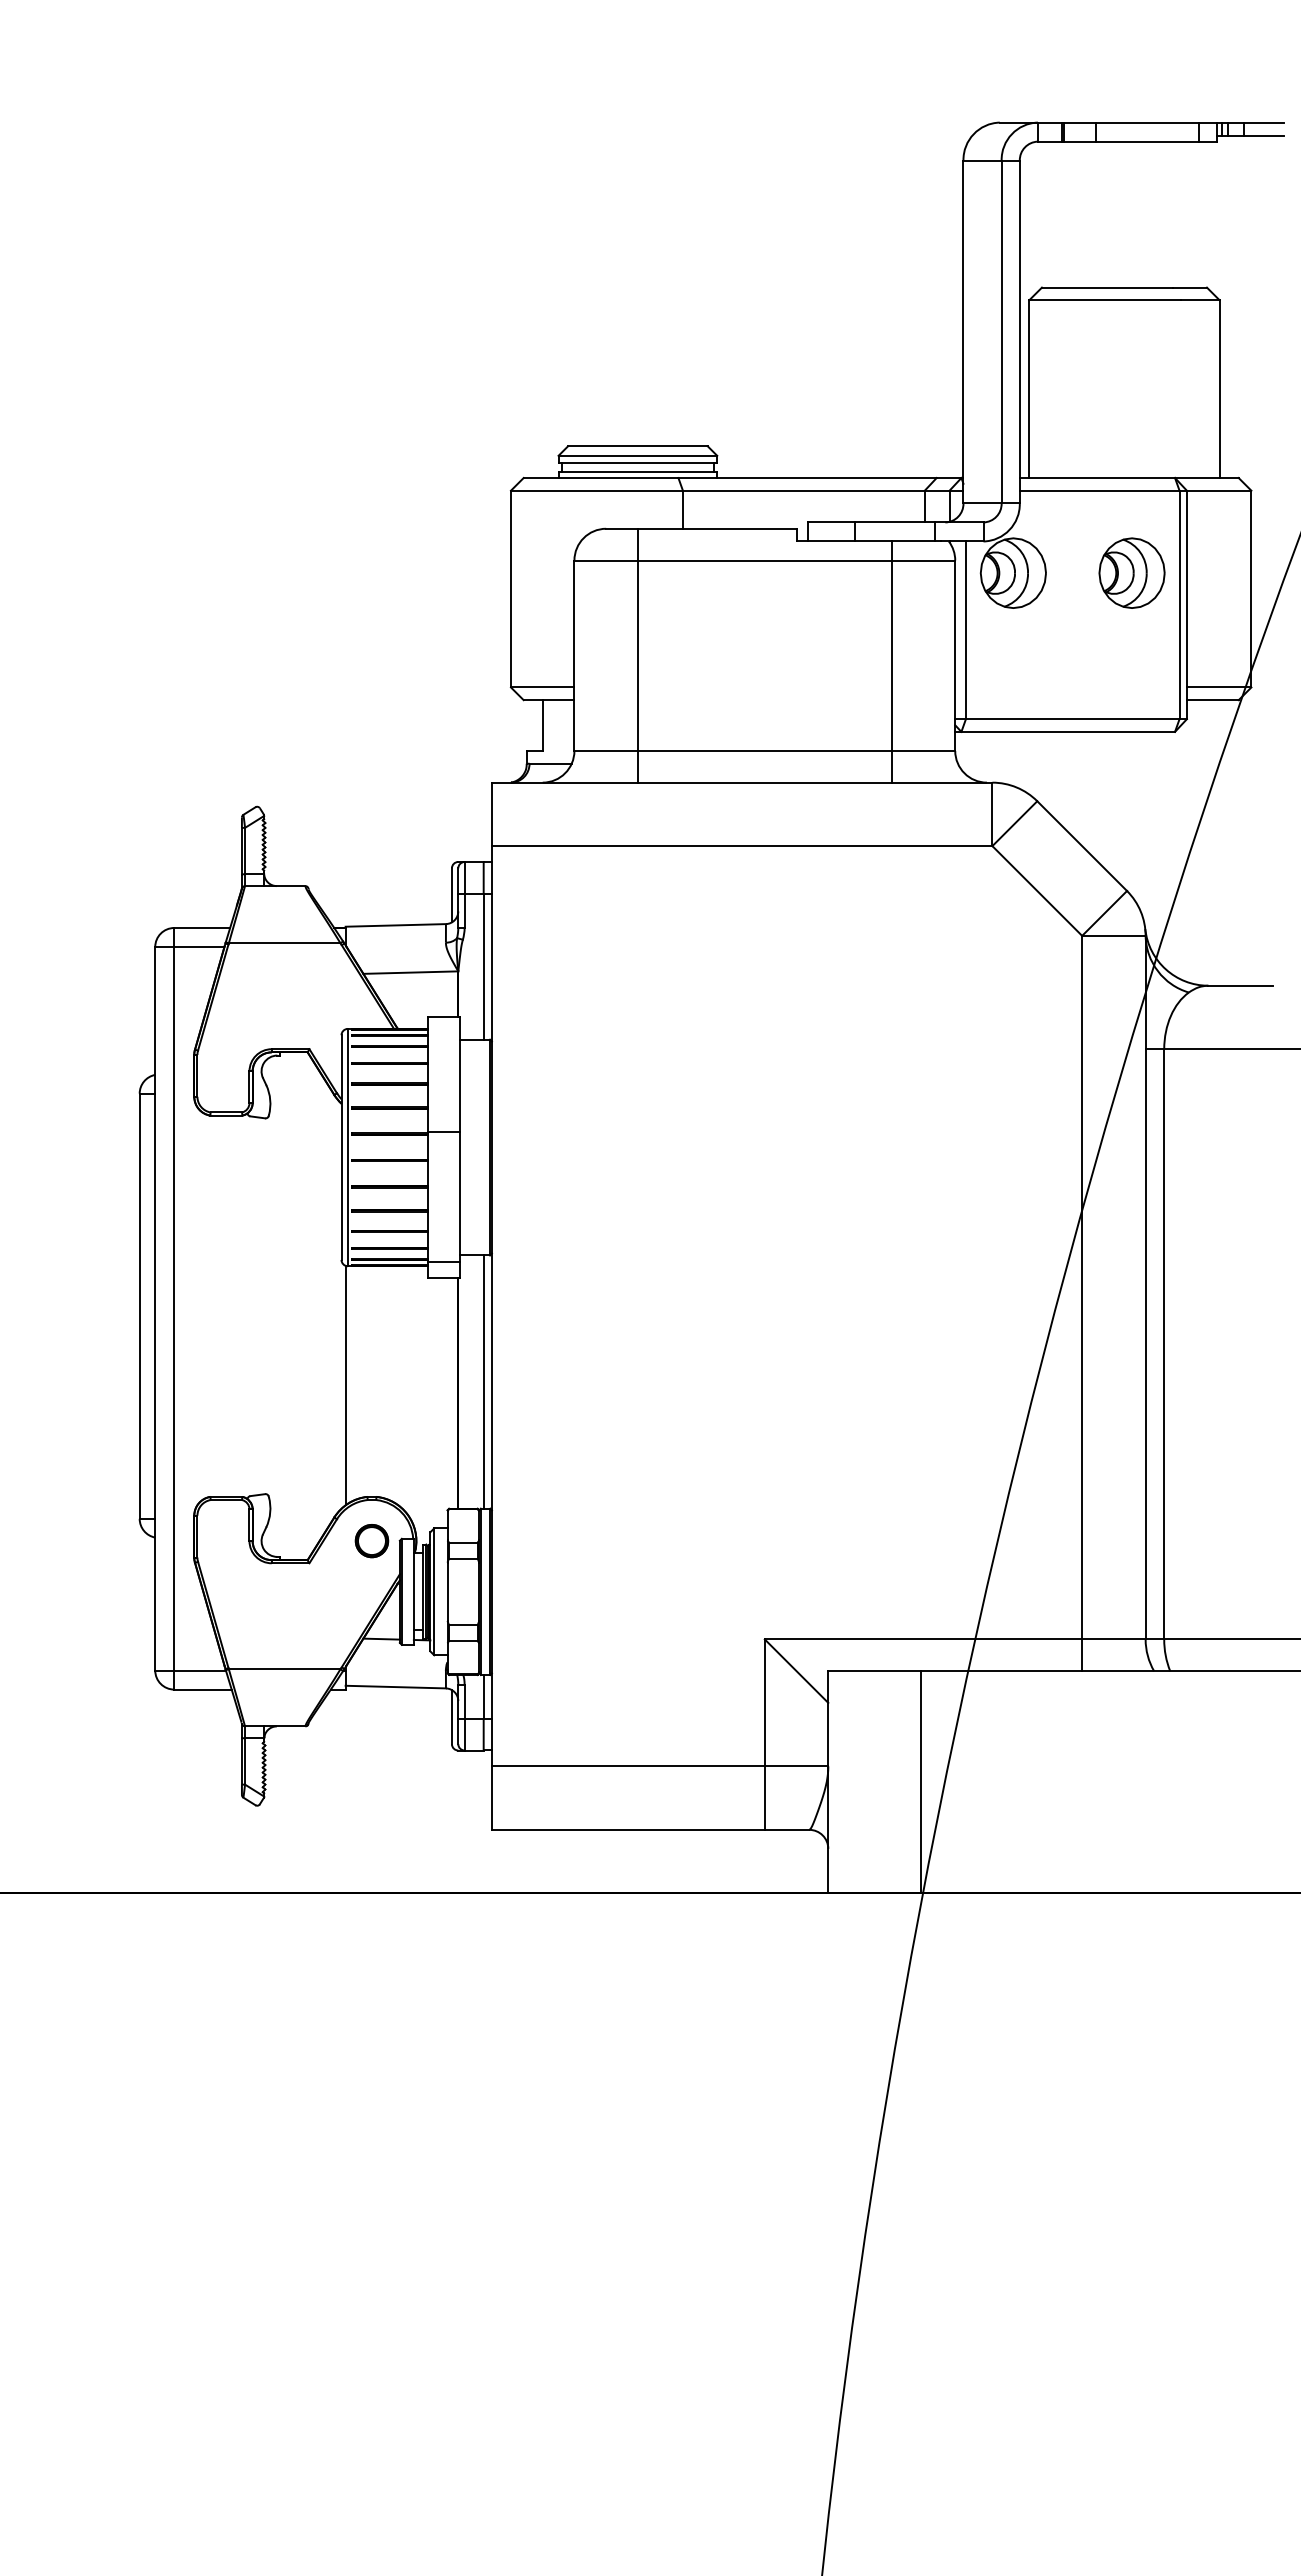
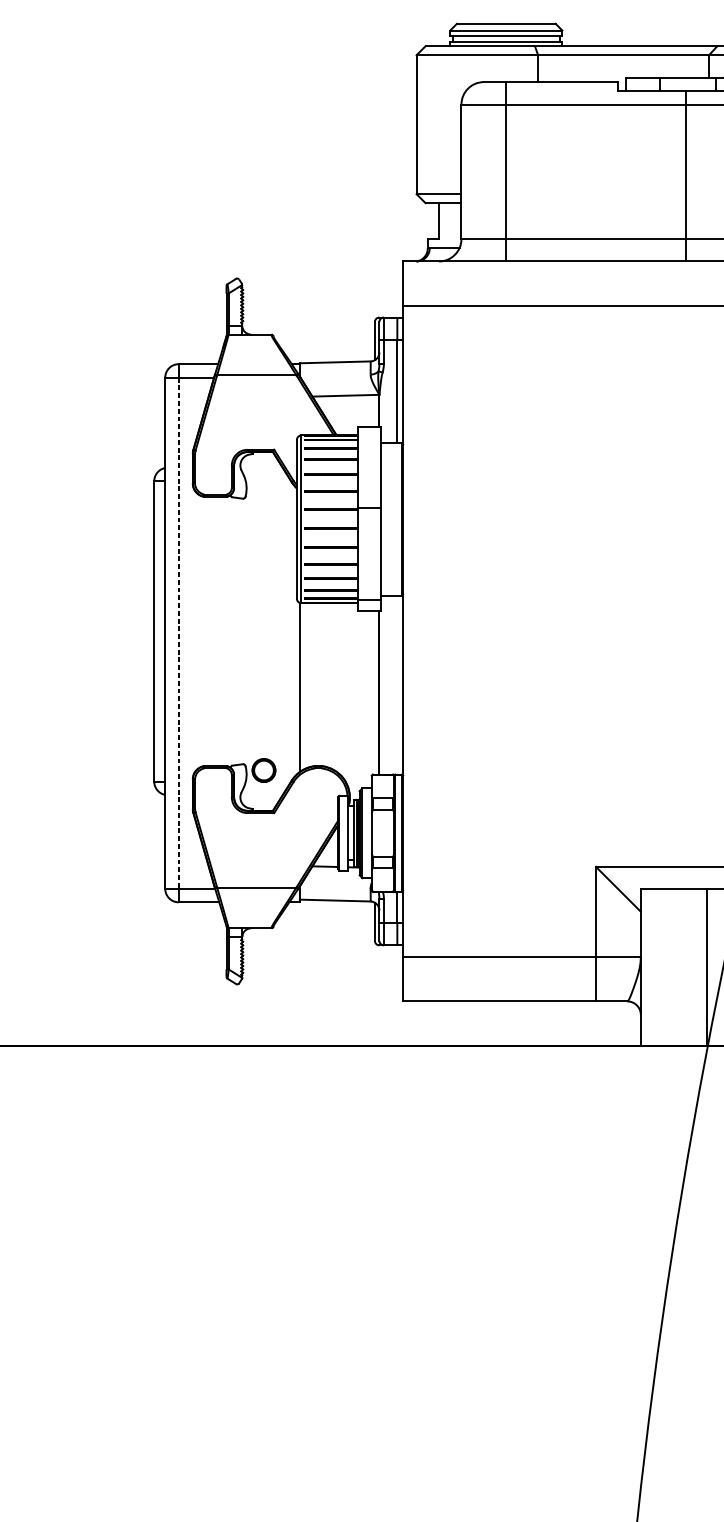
line: (174, 1308) -> (178, 633), solid -> dashed
line: (483, 1381) -> (397, 684), removed
part: (371, 1541) -> (263, 770), moved

